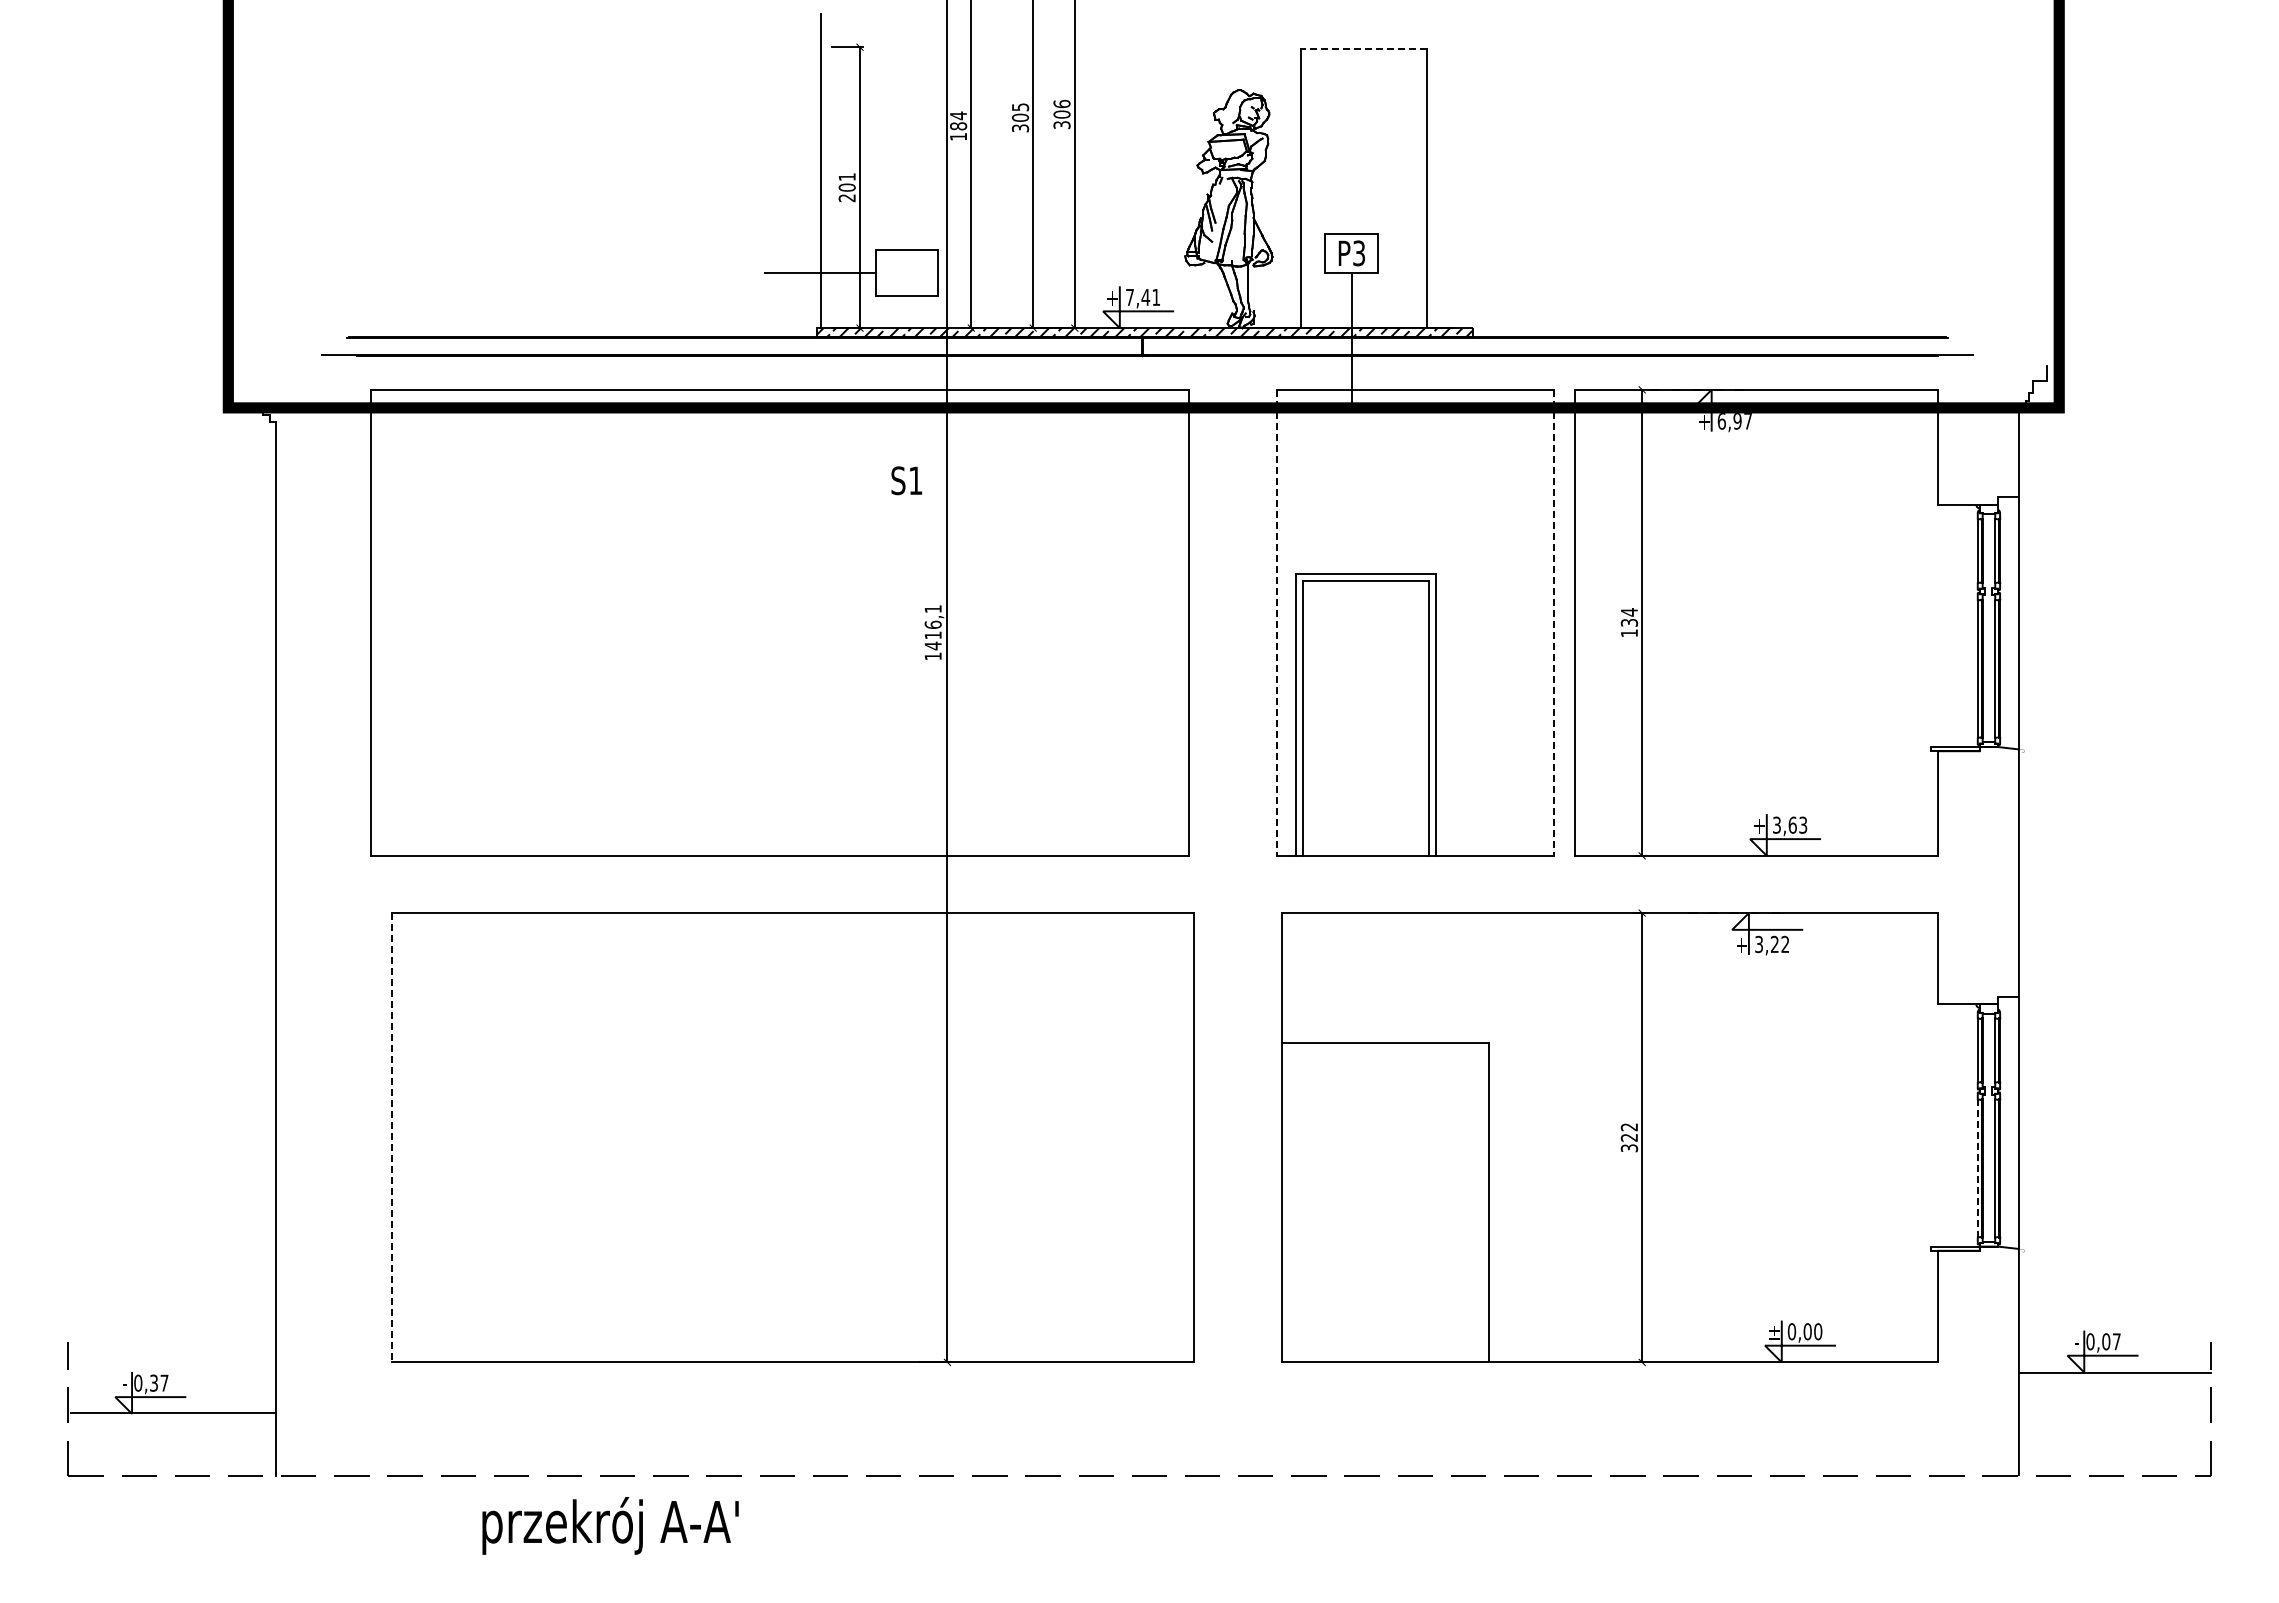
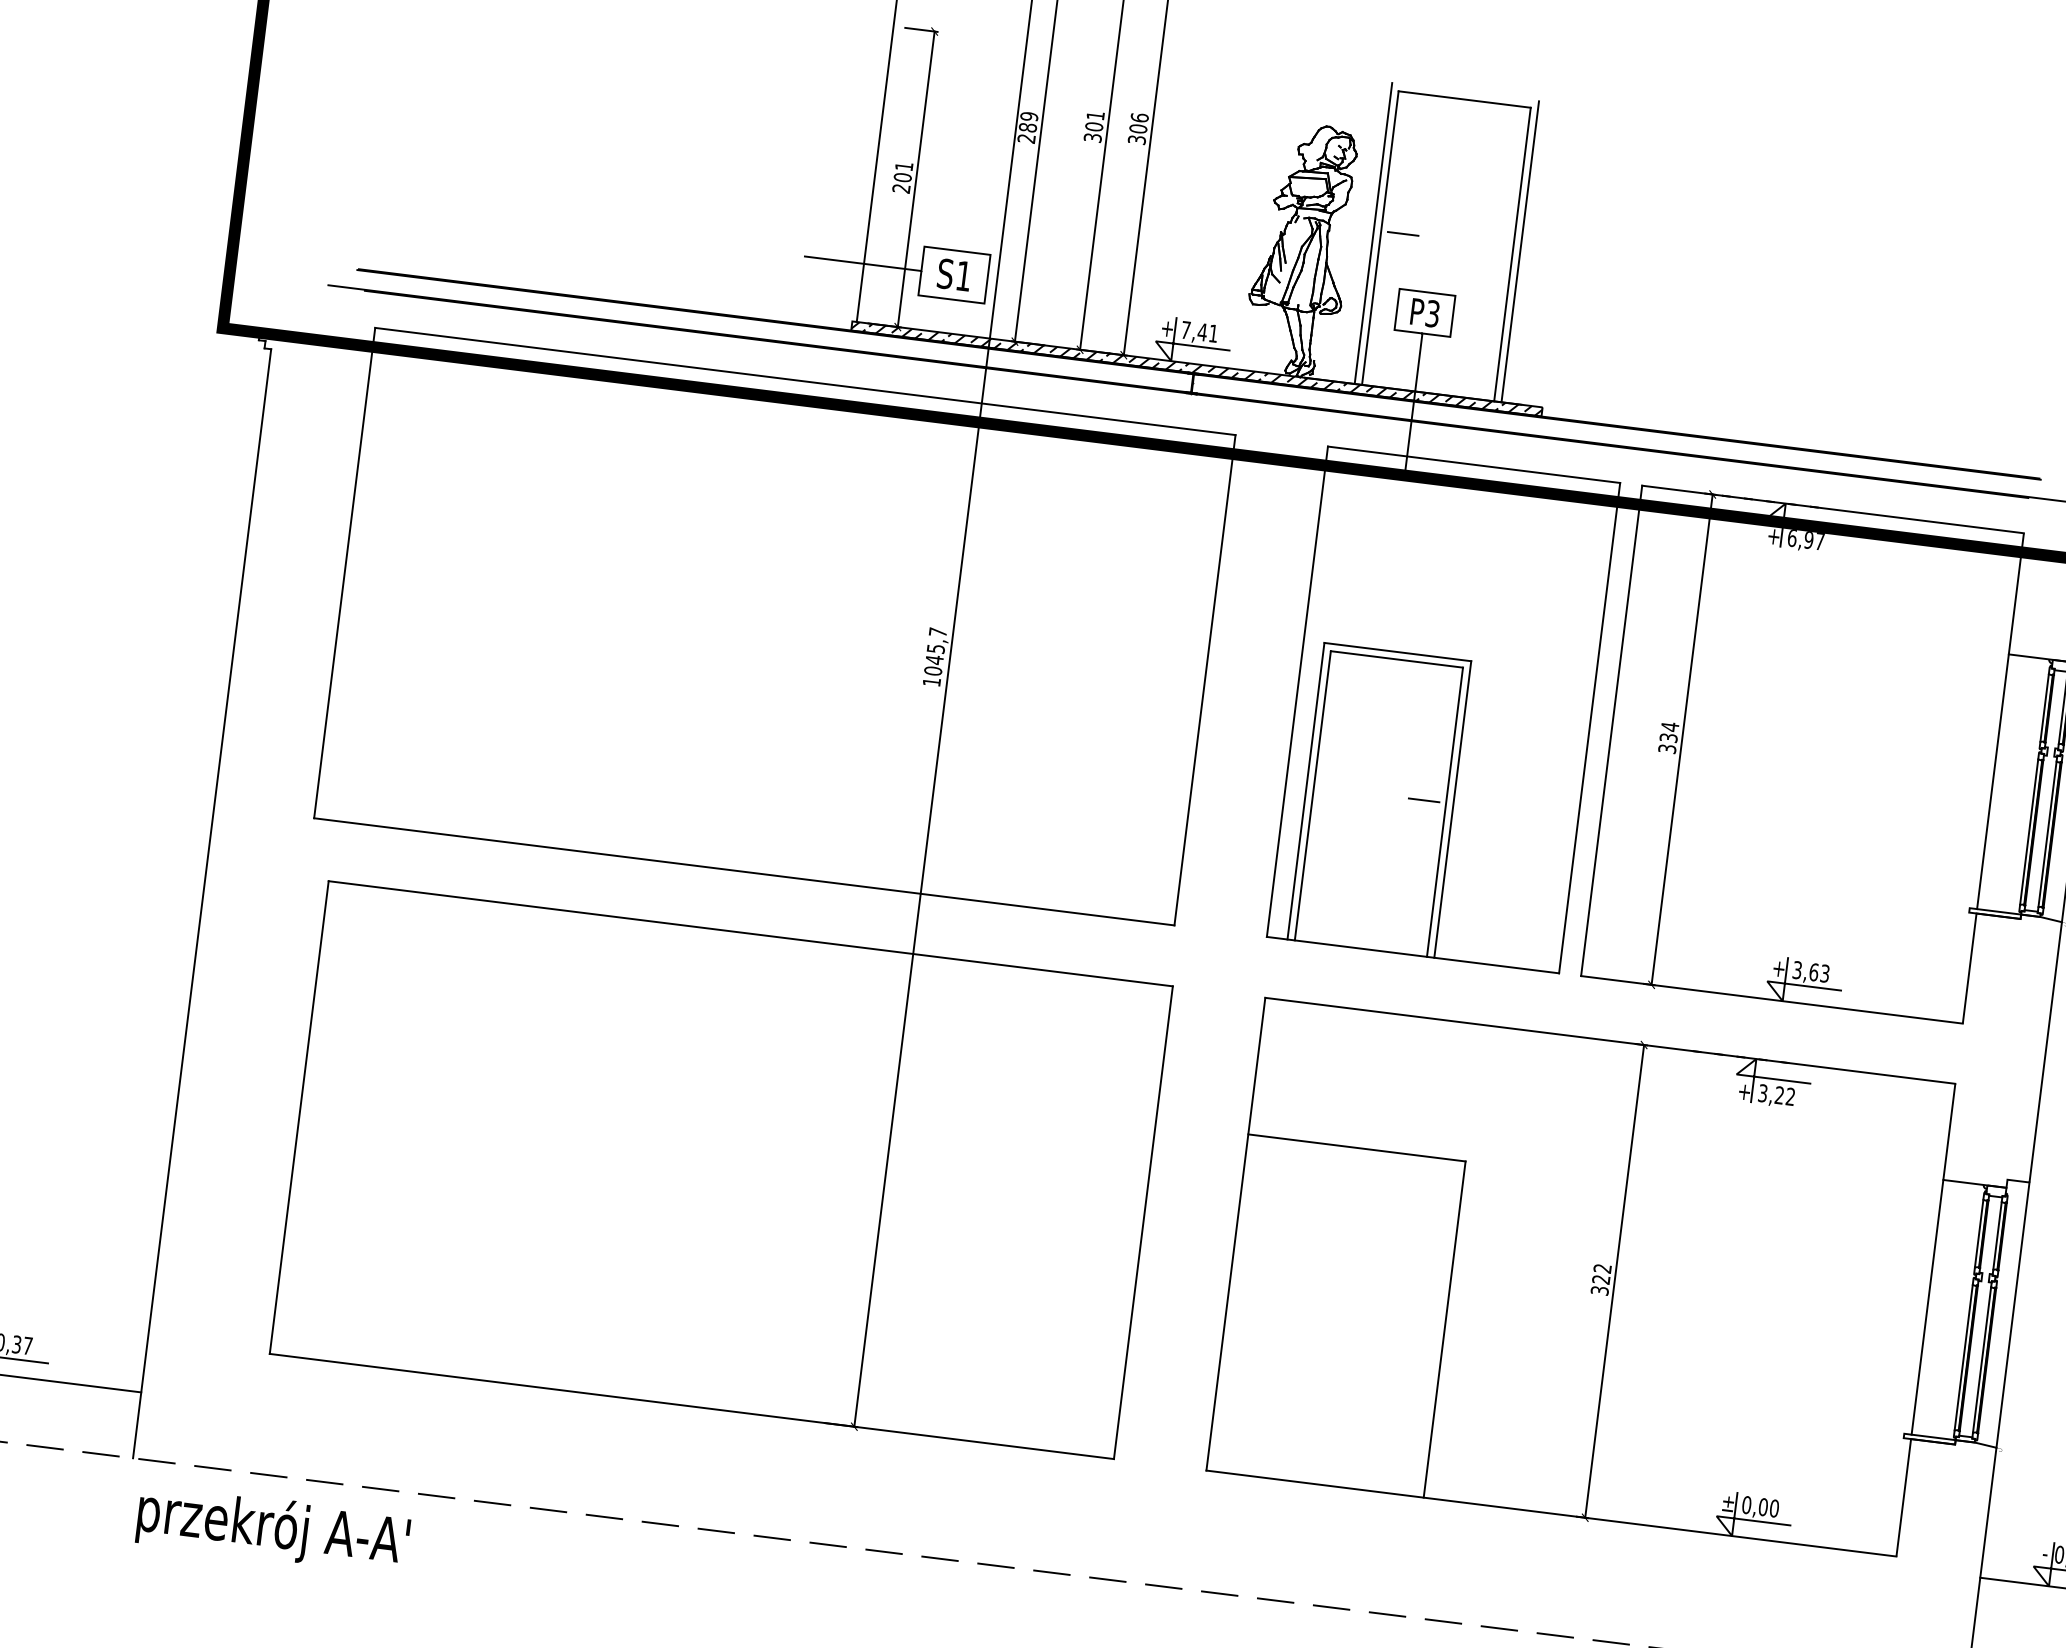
line: (1364, 49) -> (1465, 100), dashed -> solid
text: (1020, 107) -> (1095, 116), 305 -> 301
text: (958, 125) -> (1028, 126), 184 -> 289
line: (1321, 181) -> (1402, 233), added
line: (1294, 185) -> (1373, 233), added
line: (1433, 185) -> (1519, 252), added
text: (906, 480) -> (954, 274), moved
line: (1276, 623) -> (1297, 692), dashed -> solid
line: (1554, 623) -> (1589, 728), dashed -> solid
line: (1938, 625) -> (1993, 781), added
text: (932, 627) -> (934, 651), 1416,1 -> 1045,7
text: (1629, 633) -> (1667, 749), 134 -> 334
line: (1407, 709) -> (1423, 800), added
line: (1938, 1125) -> (1928, 1307), added
line: (391, 1137) -> (298, 1117), dashed -> solid
line: (1977, 1168) -> (1963, 1357), dashed -> solid
text: (610, 1525) -> (273, 1528), moved

